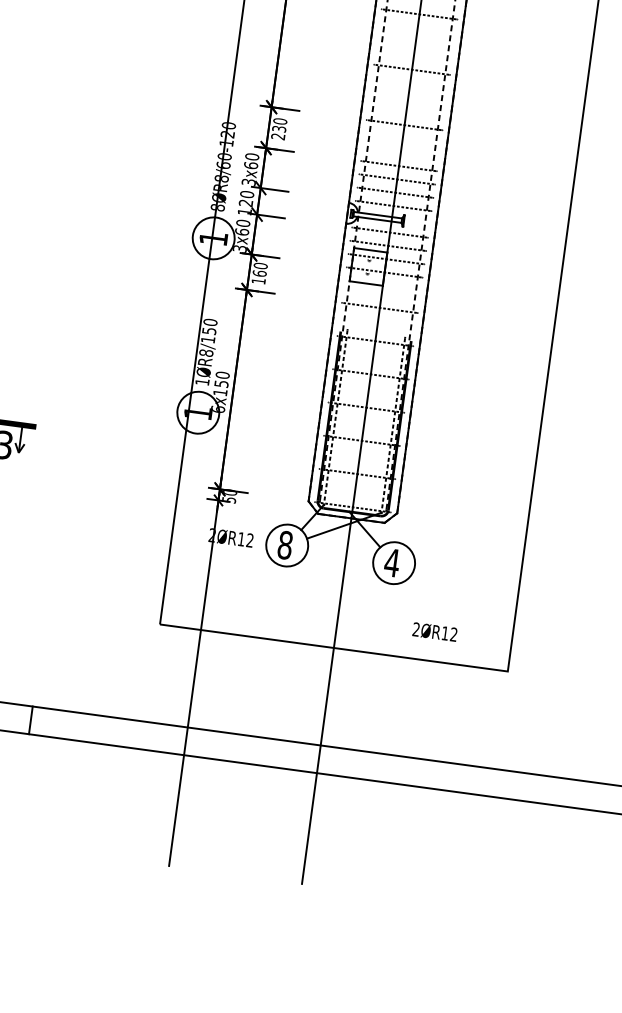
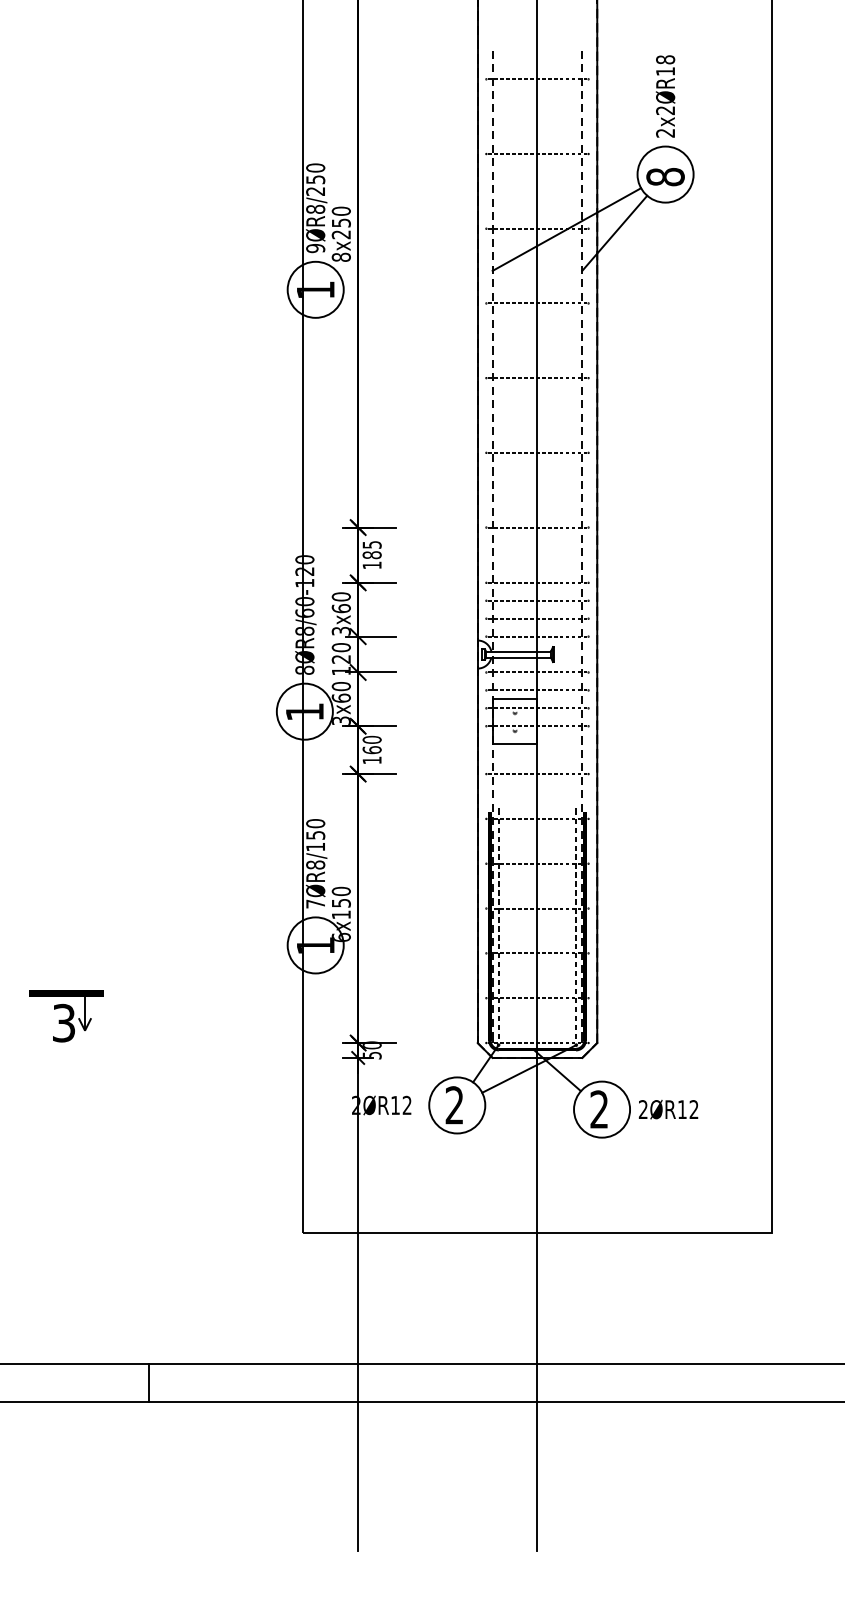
text: (278, 128) -> (371, 554), 230 -> 185
text: (202, 381) -> (315, 903), 1ØR8/150 -> 7ØR8/150
text: (285, 545) -> (454, 1105), 8 -> 2
text: (392, 562) -> (599, 1109), 4 -> 2
text: (434, 632) -> (668, 1109), moved

